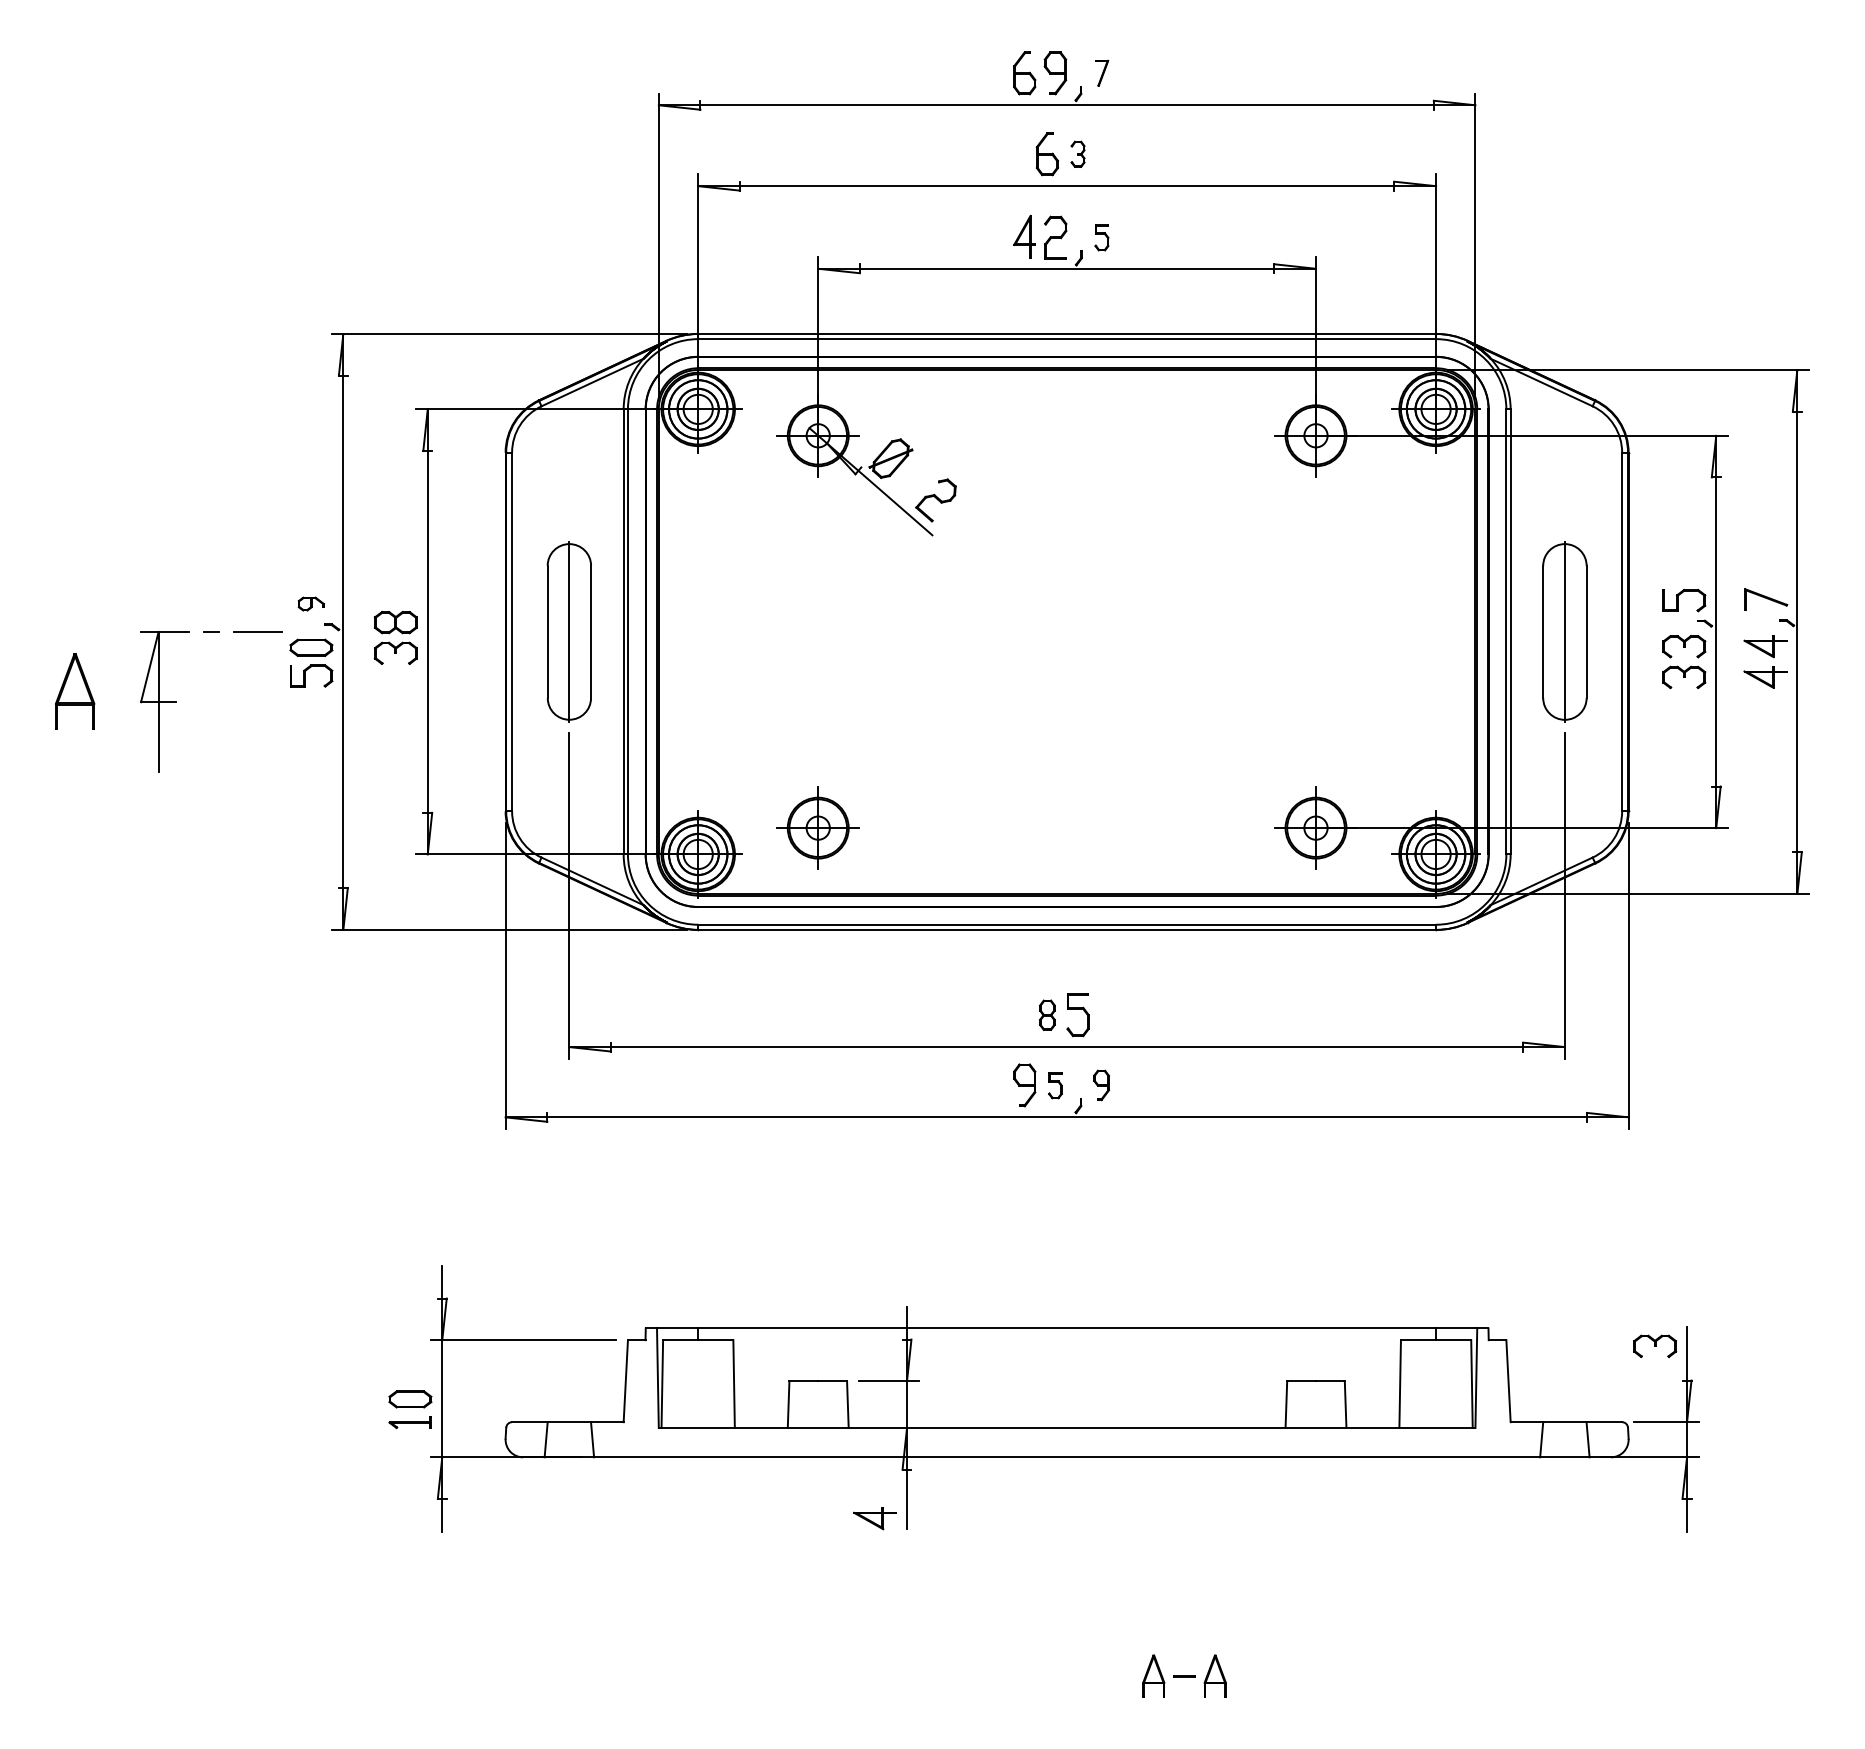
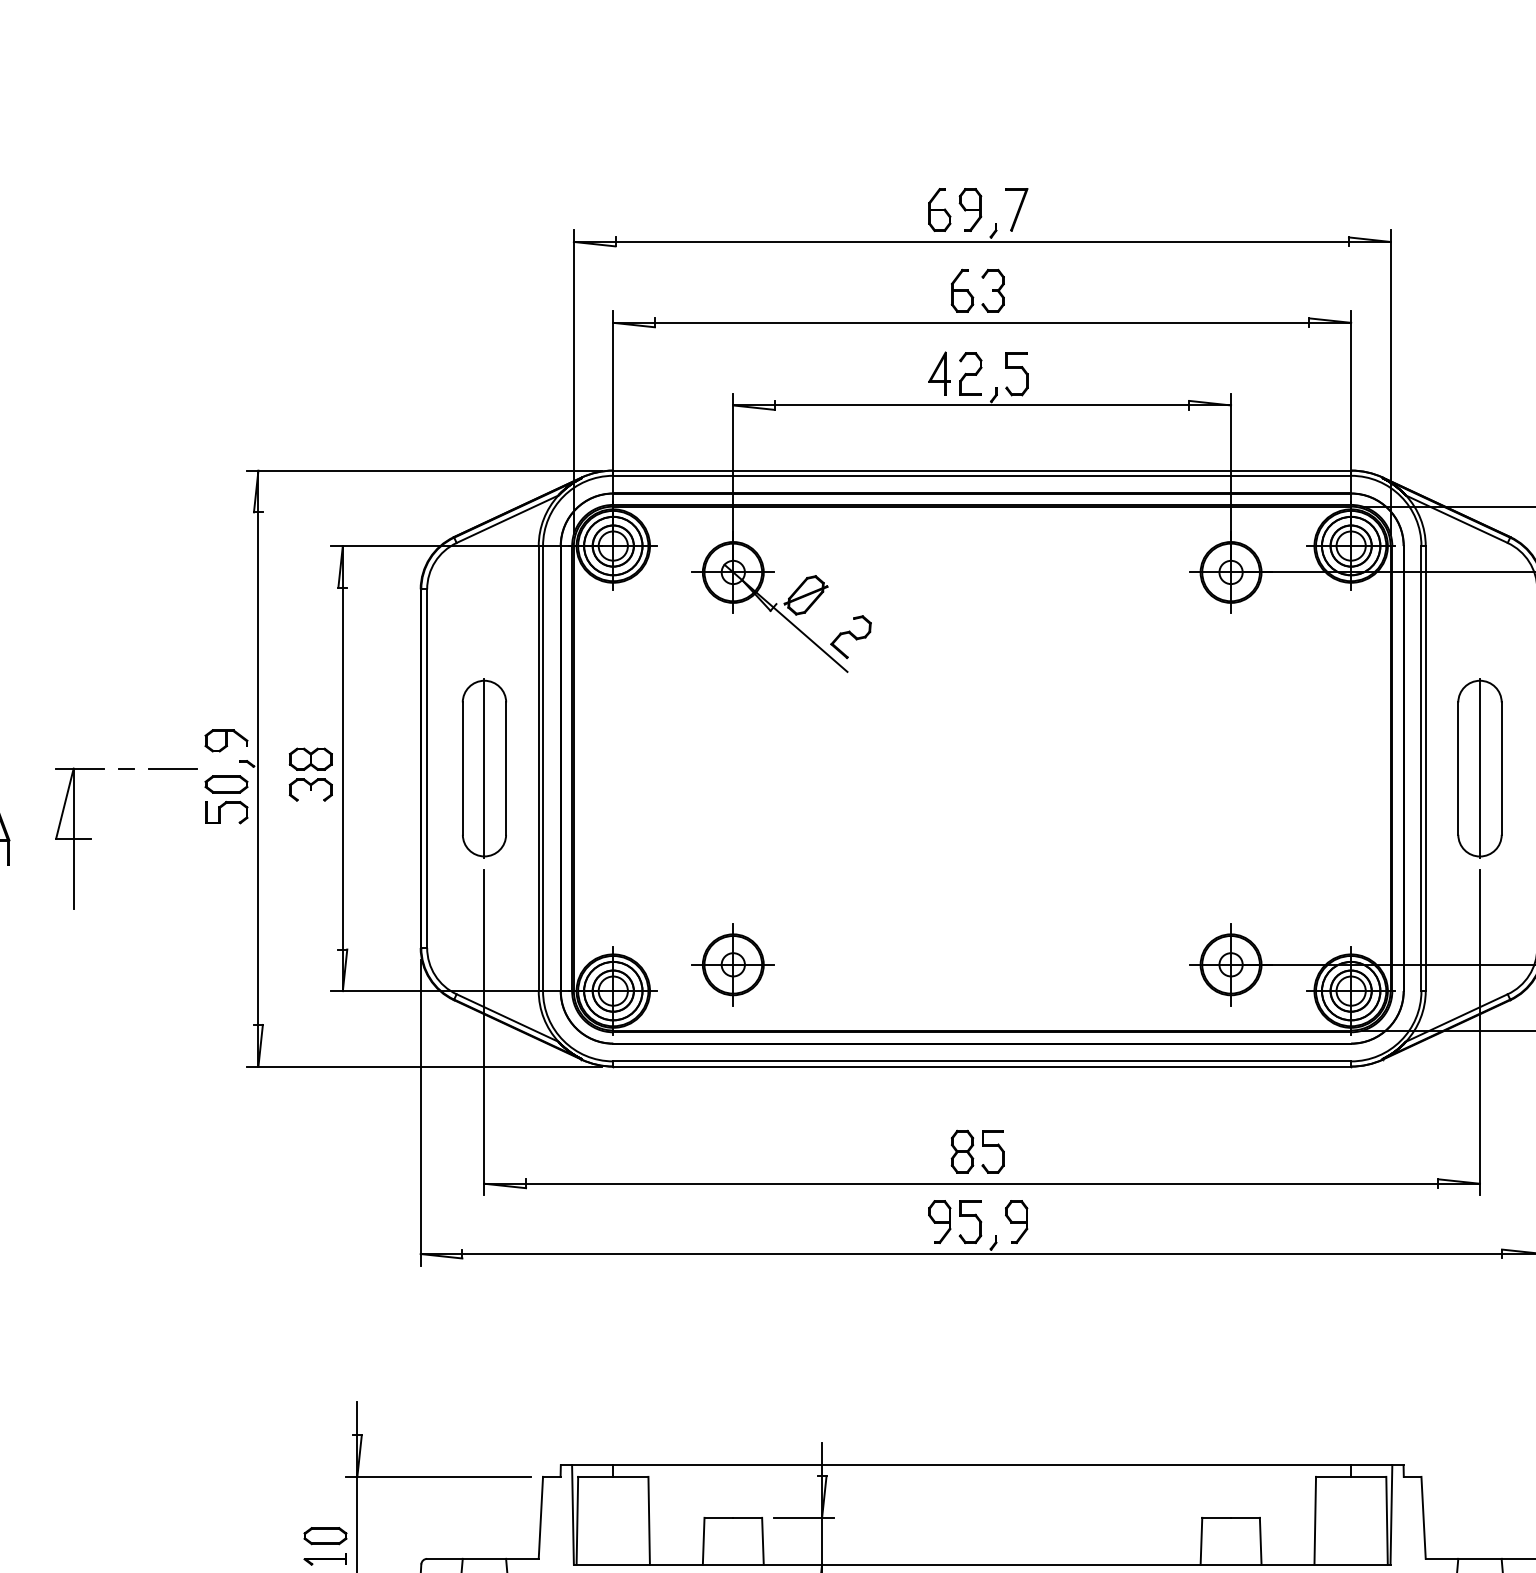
part: (1101, 73) -> (1016, 210), size x1.67
part: (1077, 154) -> (992, 291), size x1.67
part: (1101, 237) -> (1016, 374), size x1.67
part: (311, 603) -> (226, 740), size x1.67
part: (1047, 1015) -> (962, 1152), size x1.43
part: (1055, 1085) -> (970, 1222), size x1.67
part: (1101, 1085) -> (1016, 1222), size x1.43

